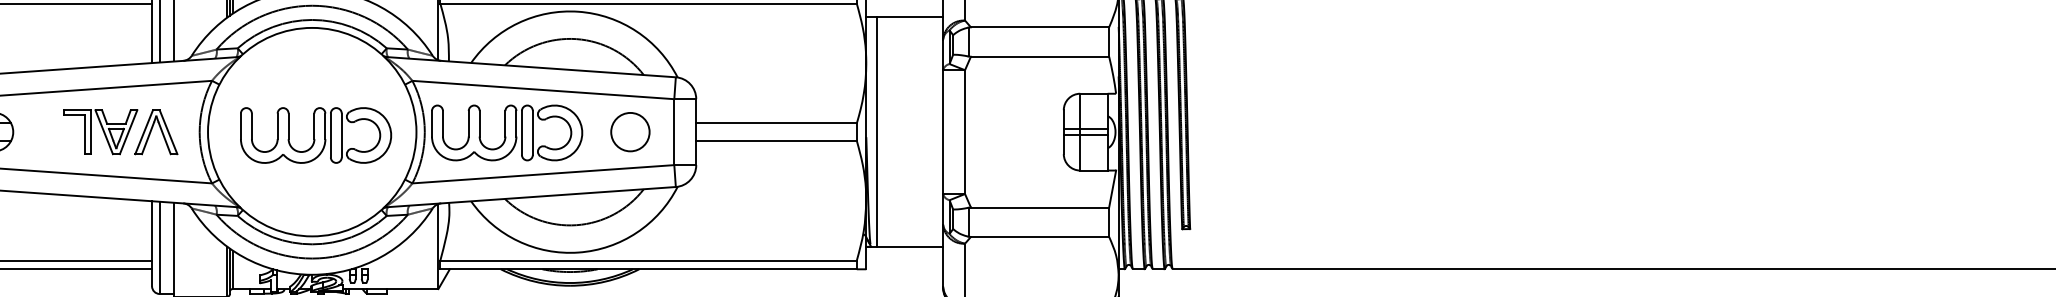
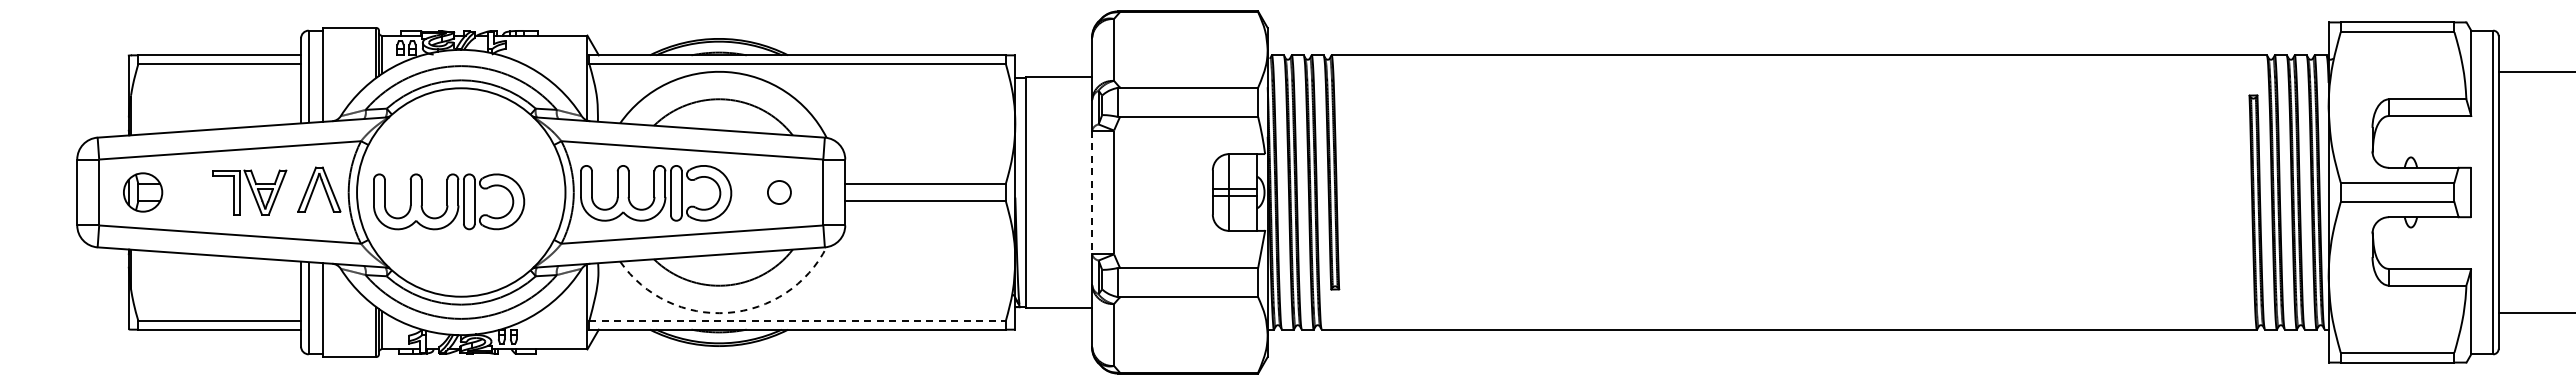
part: (156, 132) -> (319, 189), moved
circle: (630, 132) -> (779, 192), size x0.6
line: (943, 132) -> (1092, 192), solid -> dashed
part: (316, 135) -> (449, 201), moved
arc: (578, 252) -> (727, 312), solid -> dashed
line: (649, 260) -> (798, 320), solid -> dashed

